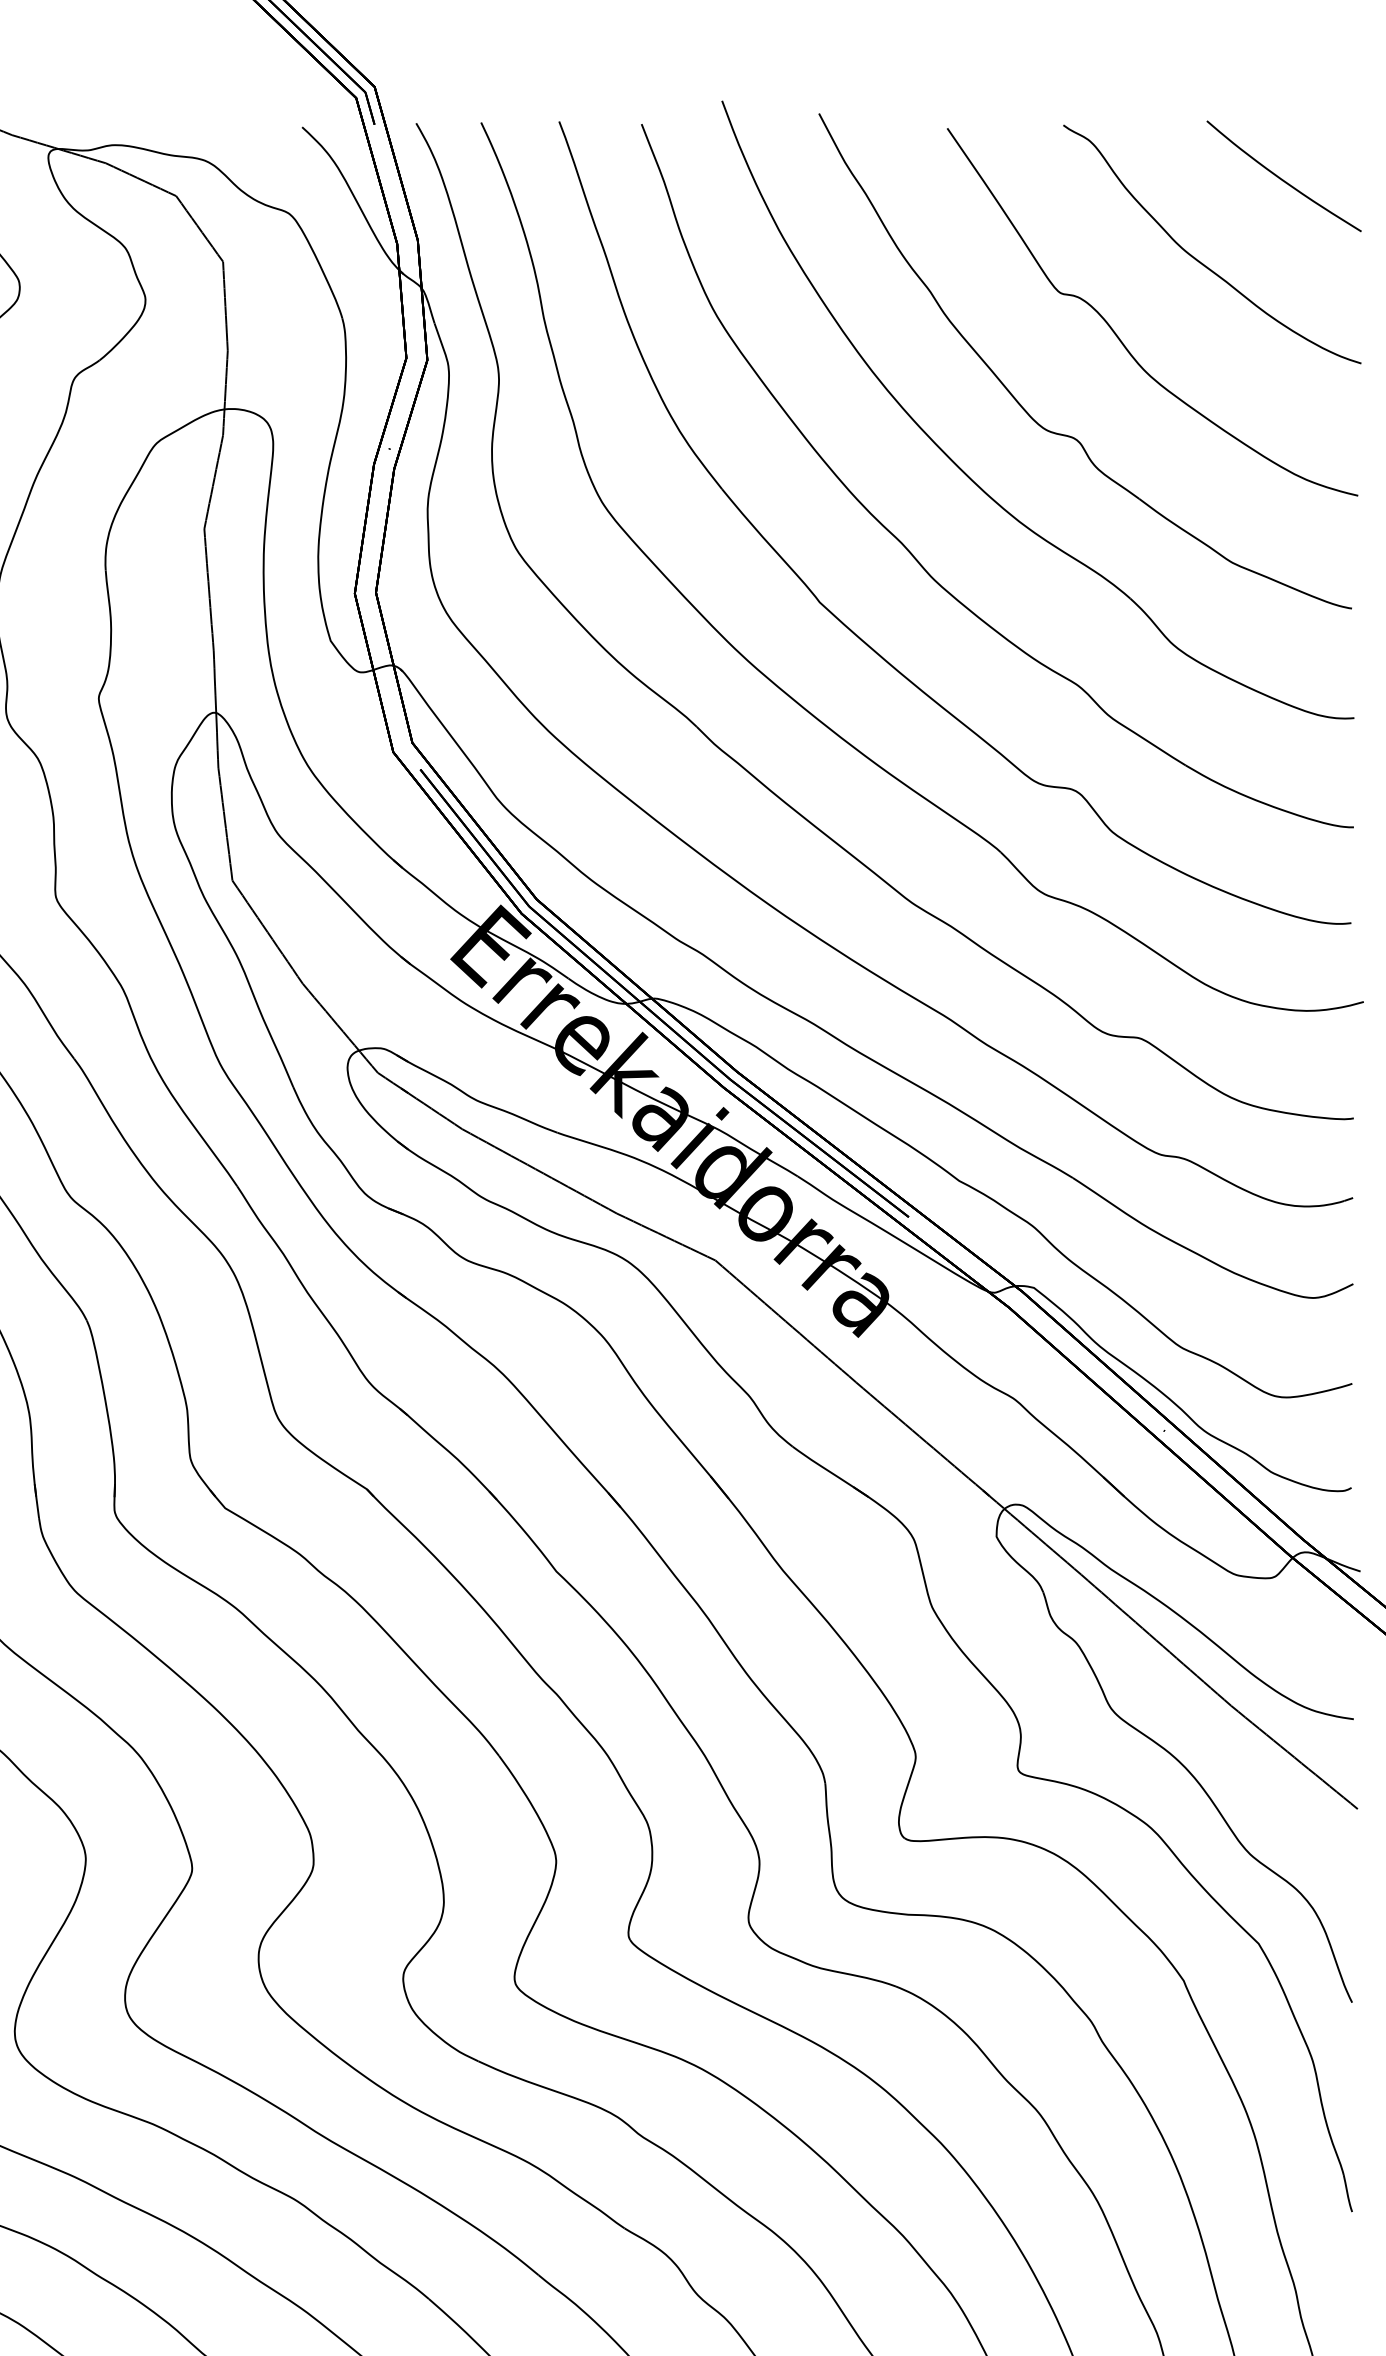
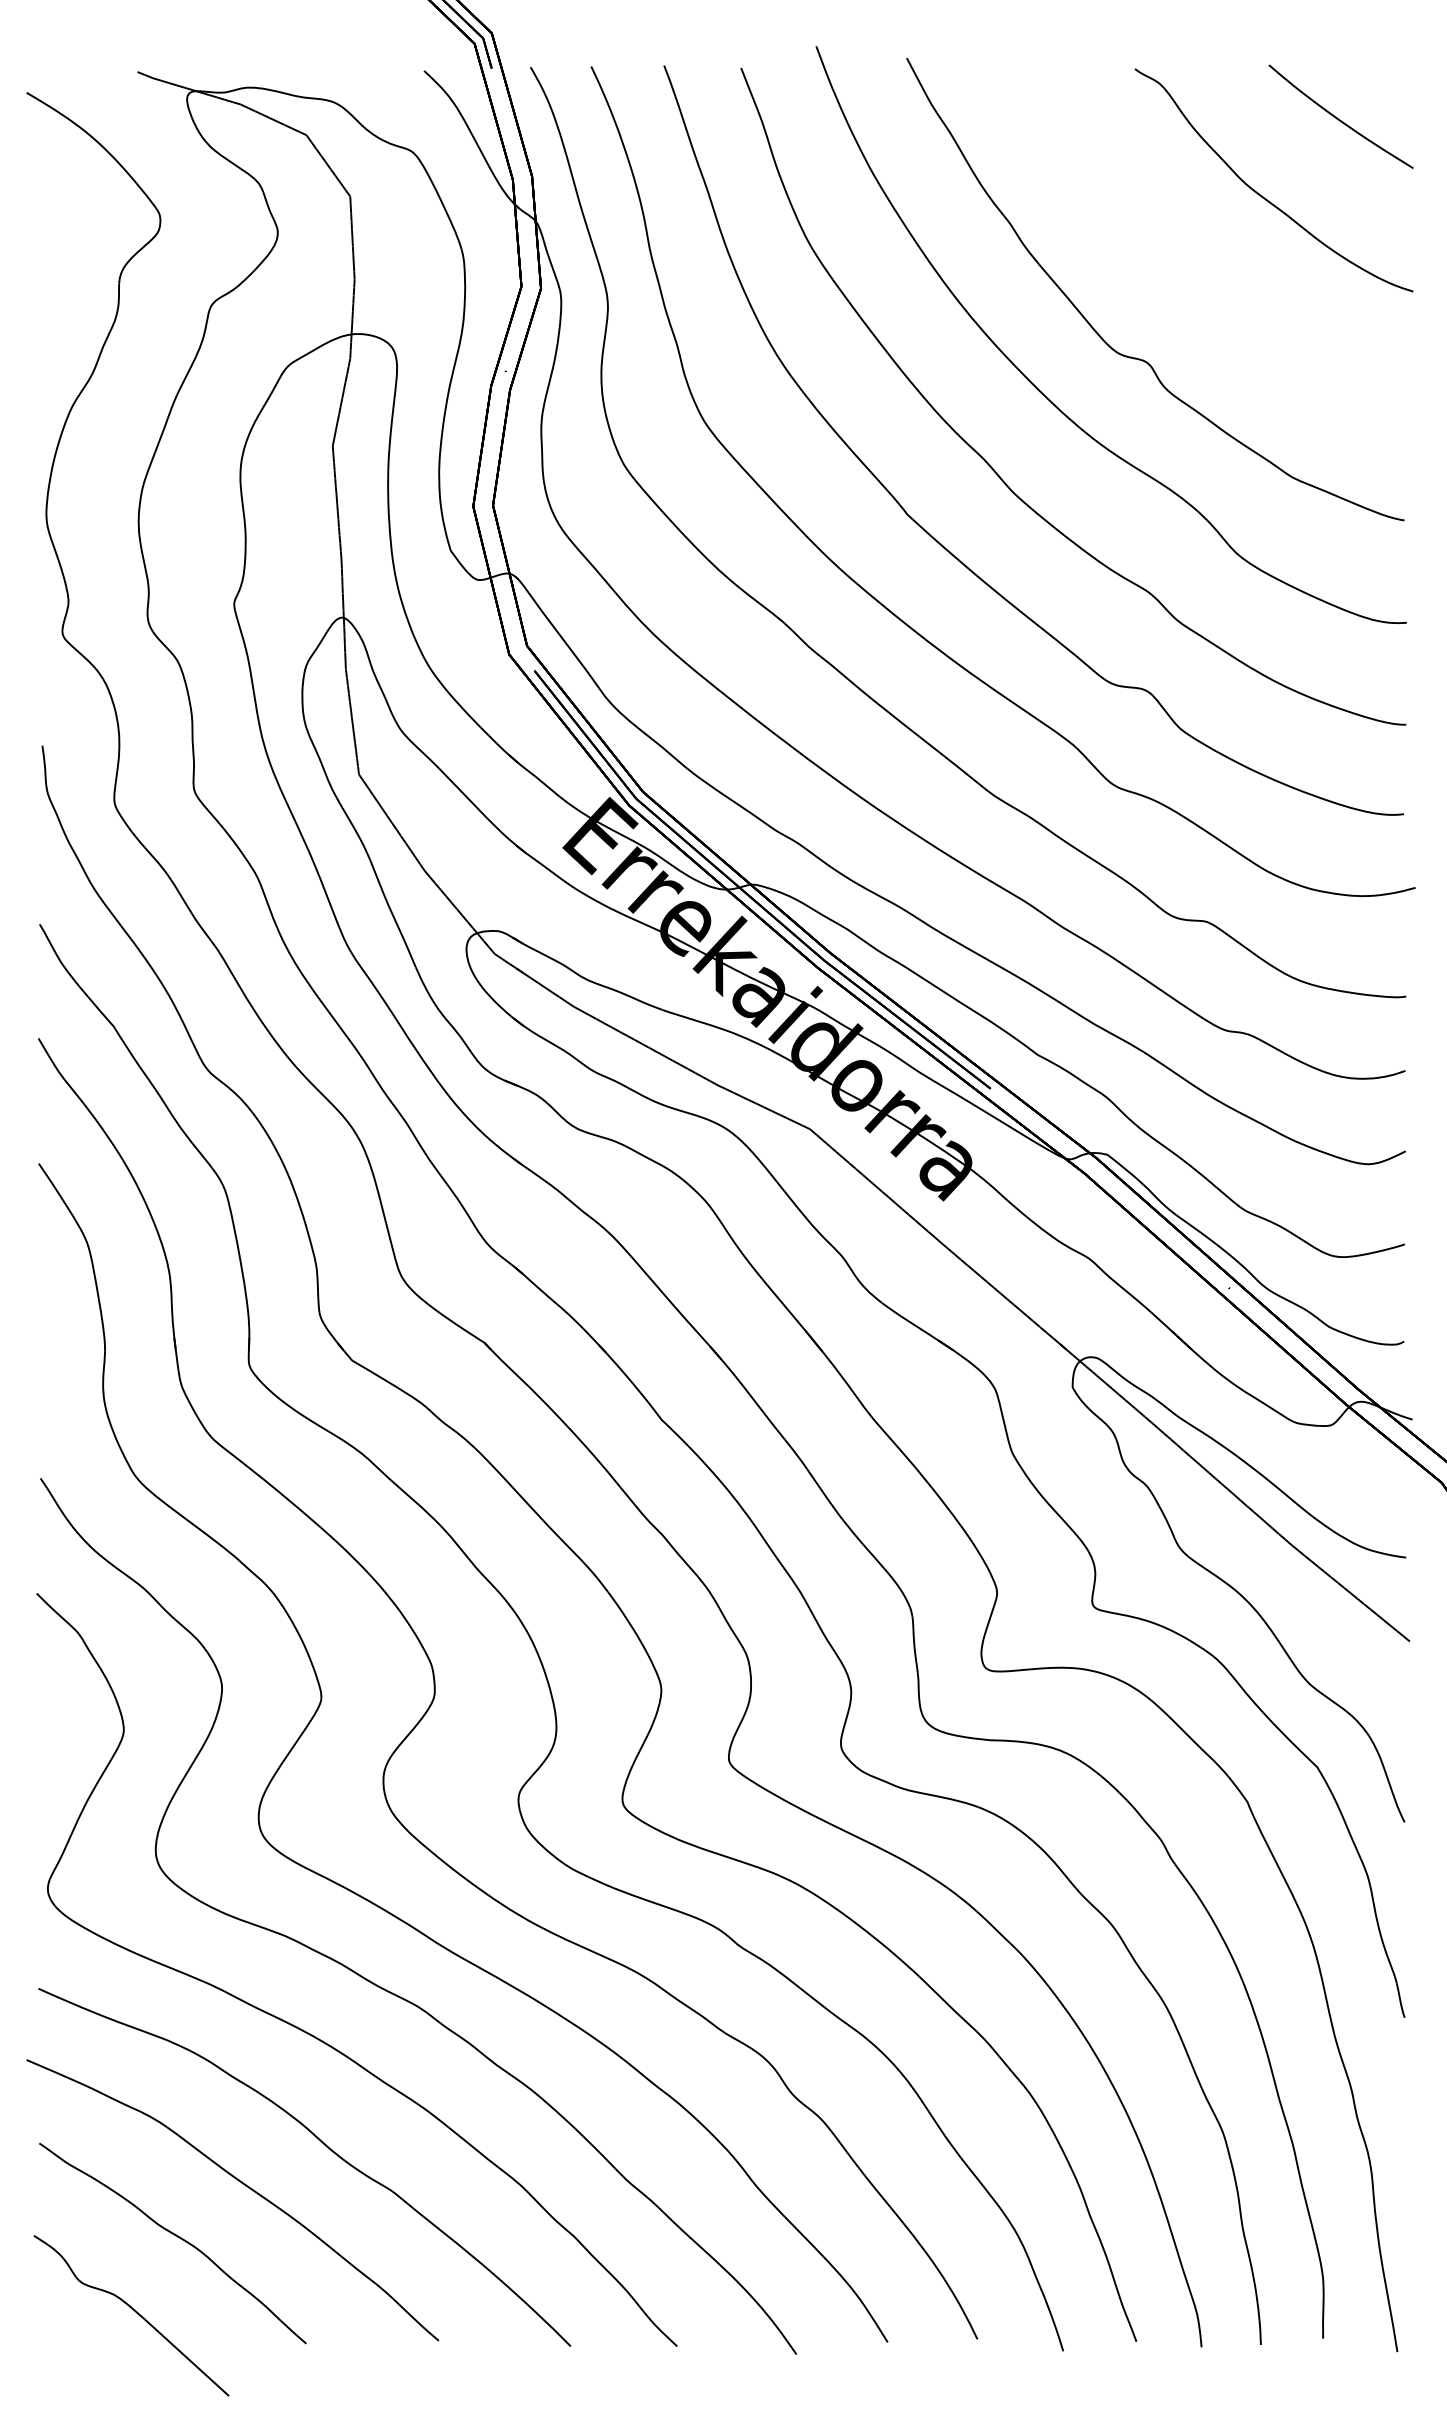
curve: (1120, 338) -> (1188, 268), removed

